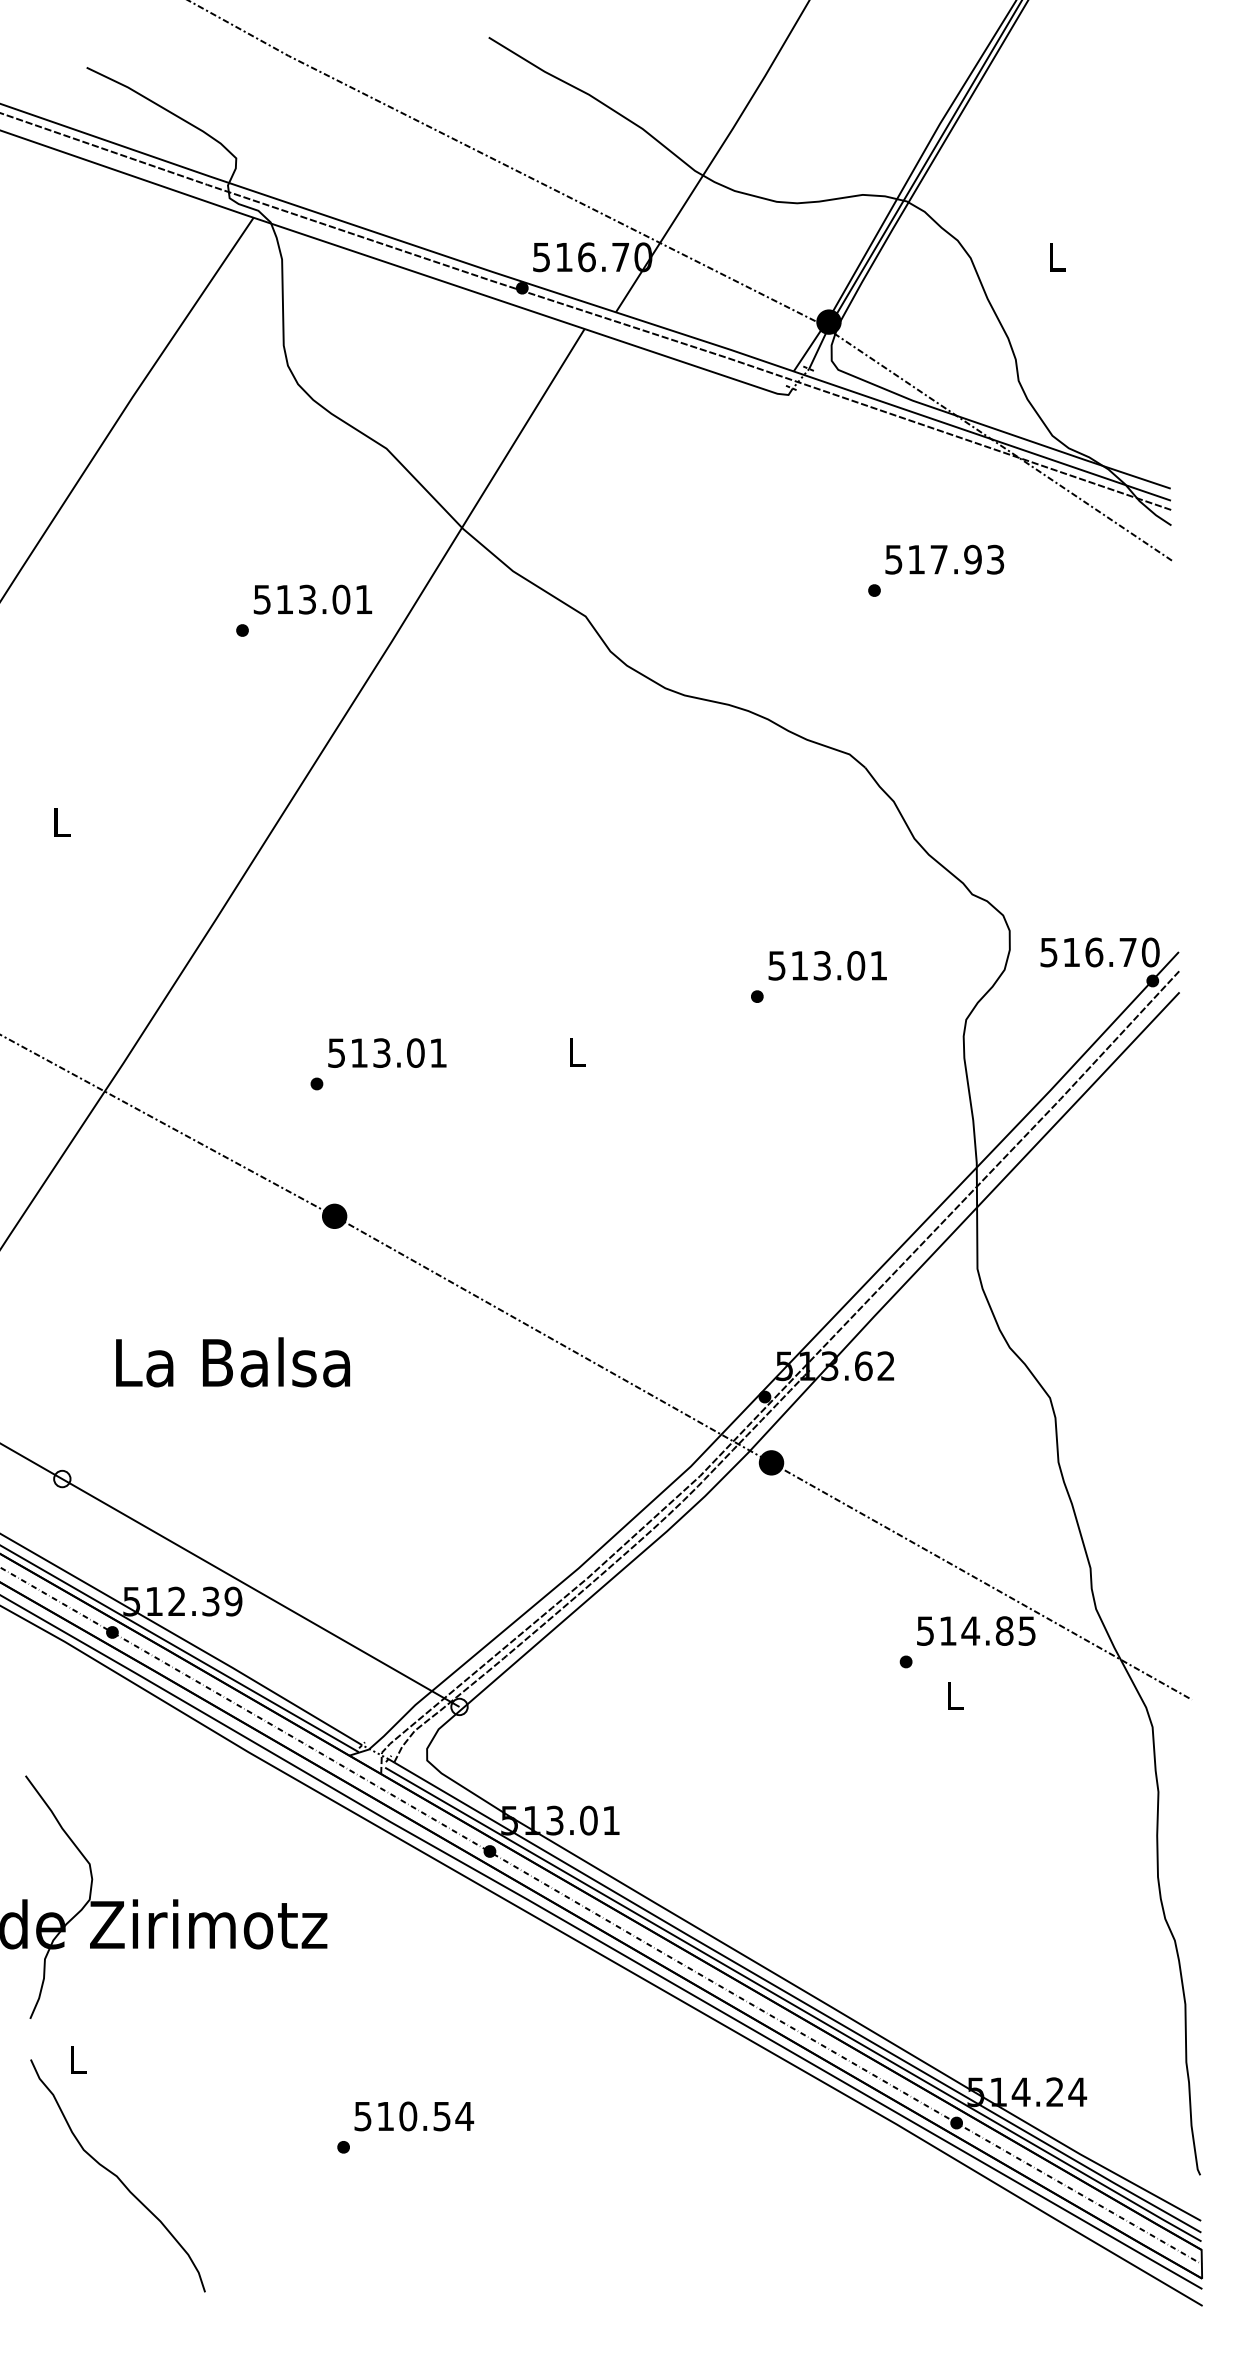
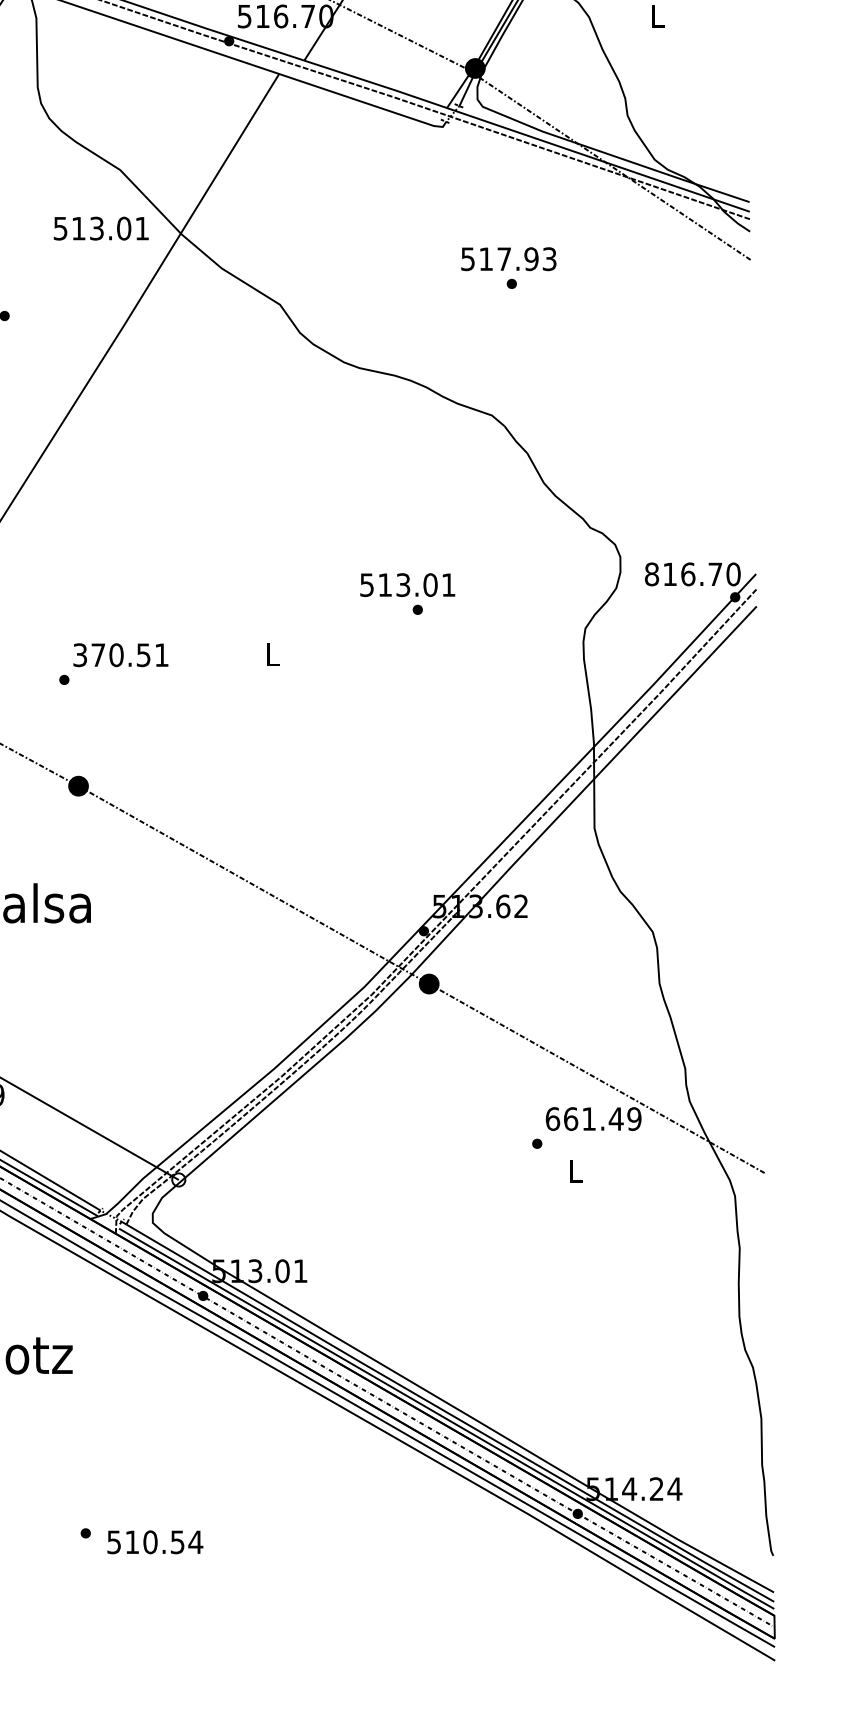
text: (944, 559) -> (508, 259), moved
text: (312, 599) -> (100, 228), moved
text: (1048, 952) -> (651, 574), 516.70 -> 816.70
text: (827, 965) -> (407, 584), moved
text: (376, 1052) -> (112, 654), 513.01 -> 370.51
text: (976, 1630) -> (593, 1118), 514.85 -> 661.49
text: (414, 2116) -> (155, 1542), moved

